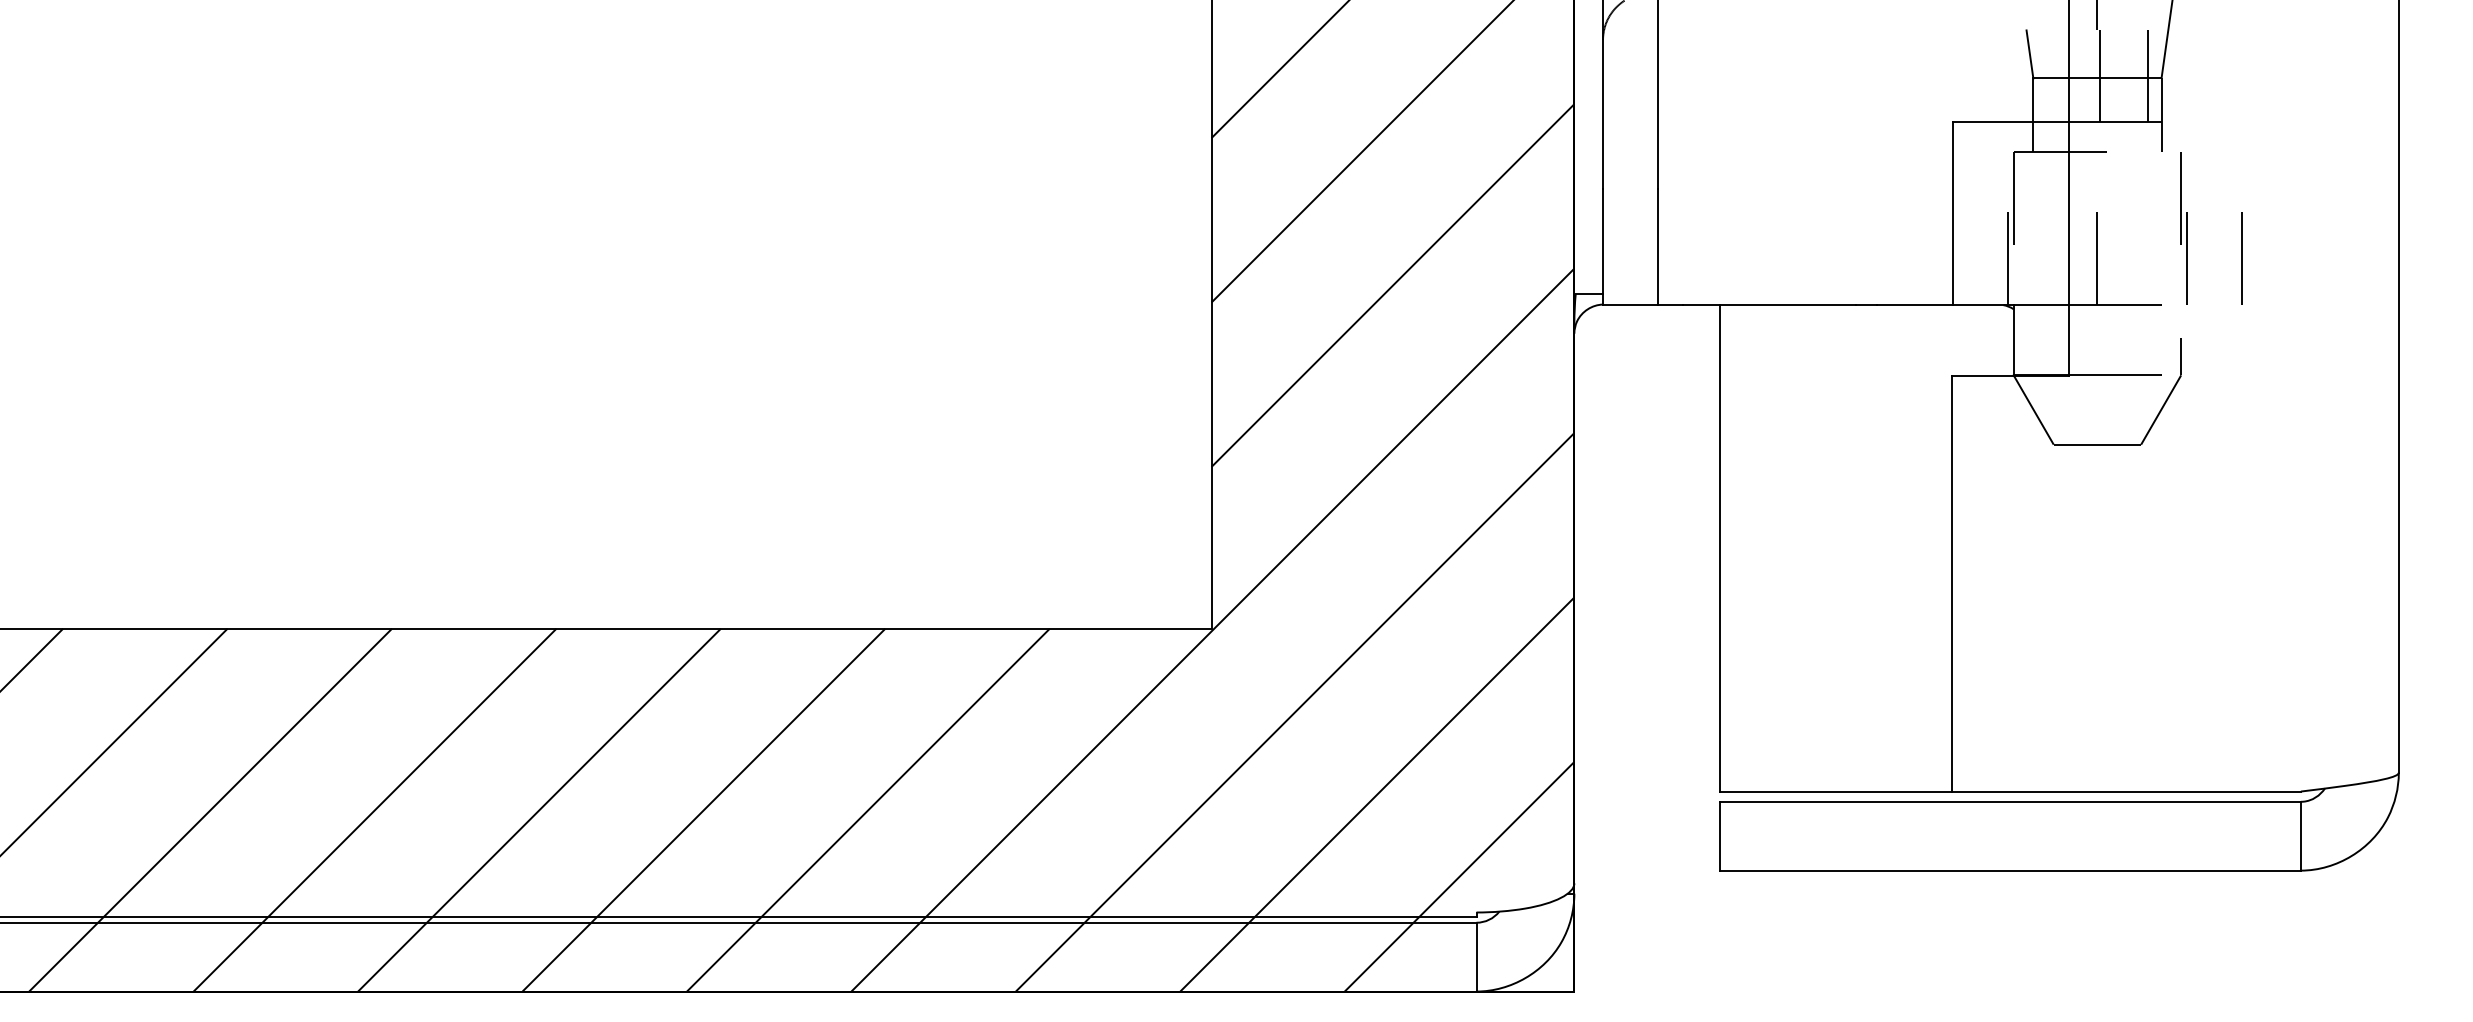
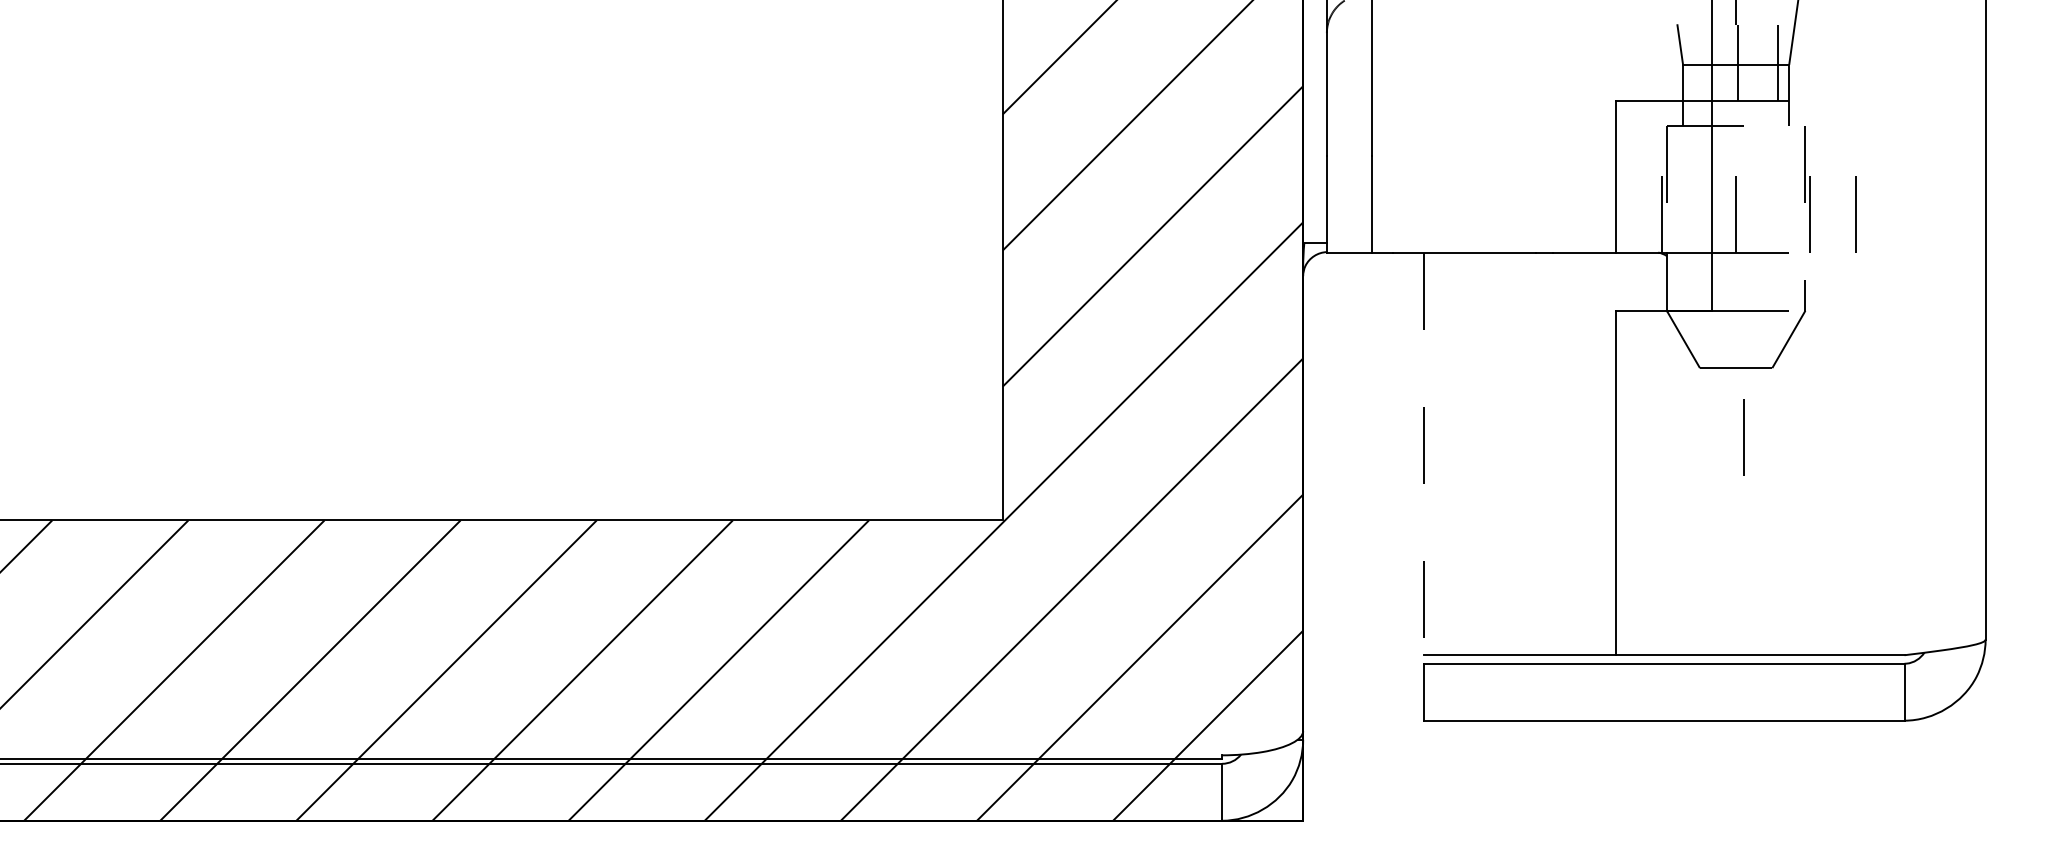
line: (2106, 528) -> (1743, 437), added
line: (1719, 549) -> (1423, 454), solid -> dashed

